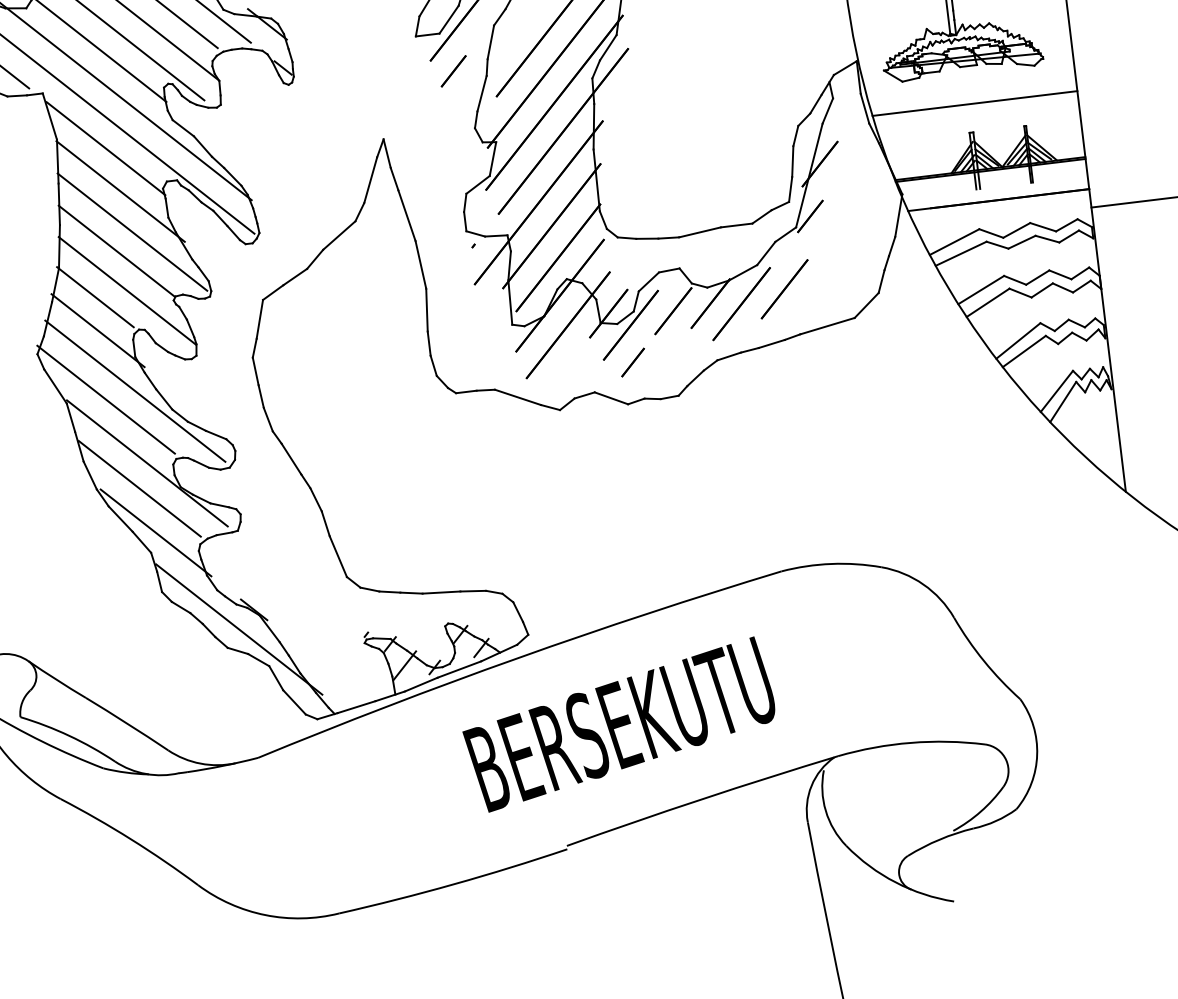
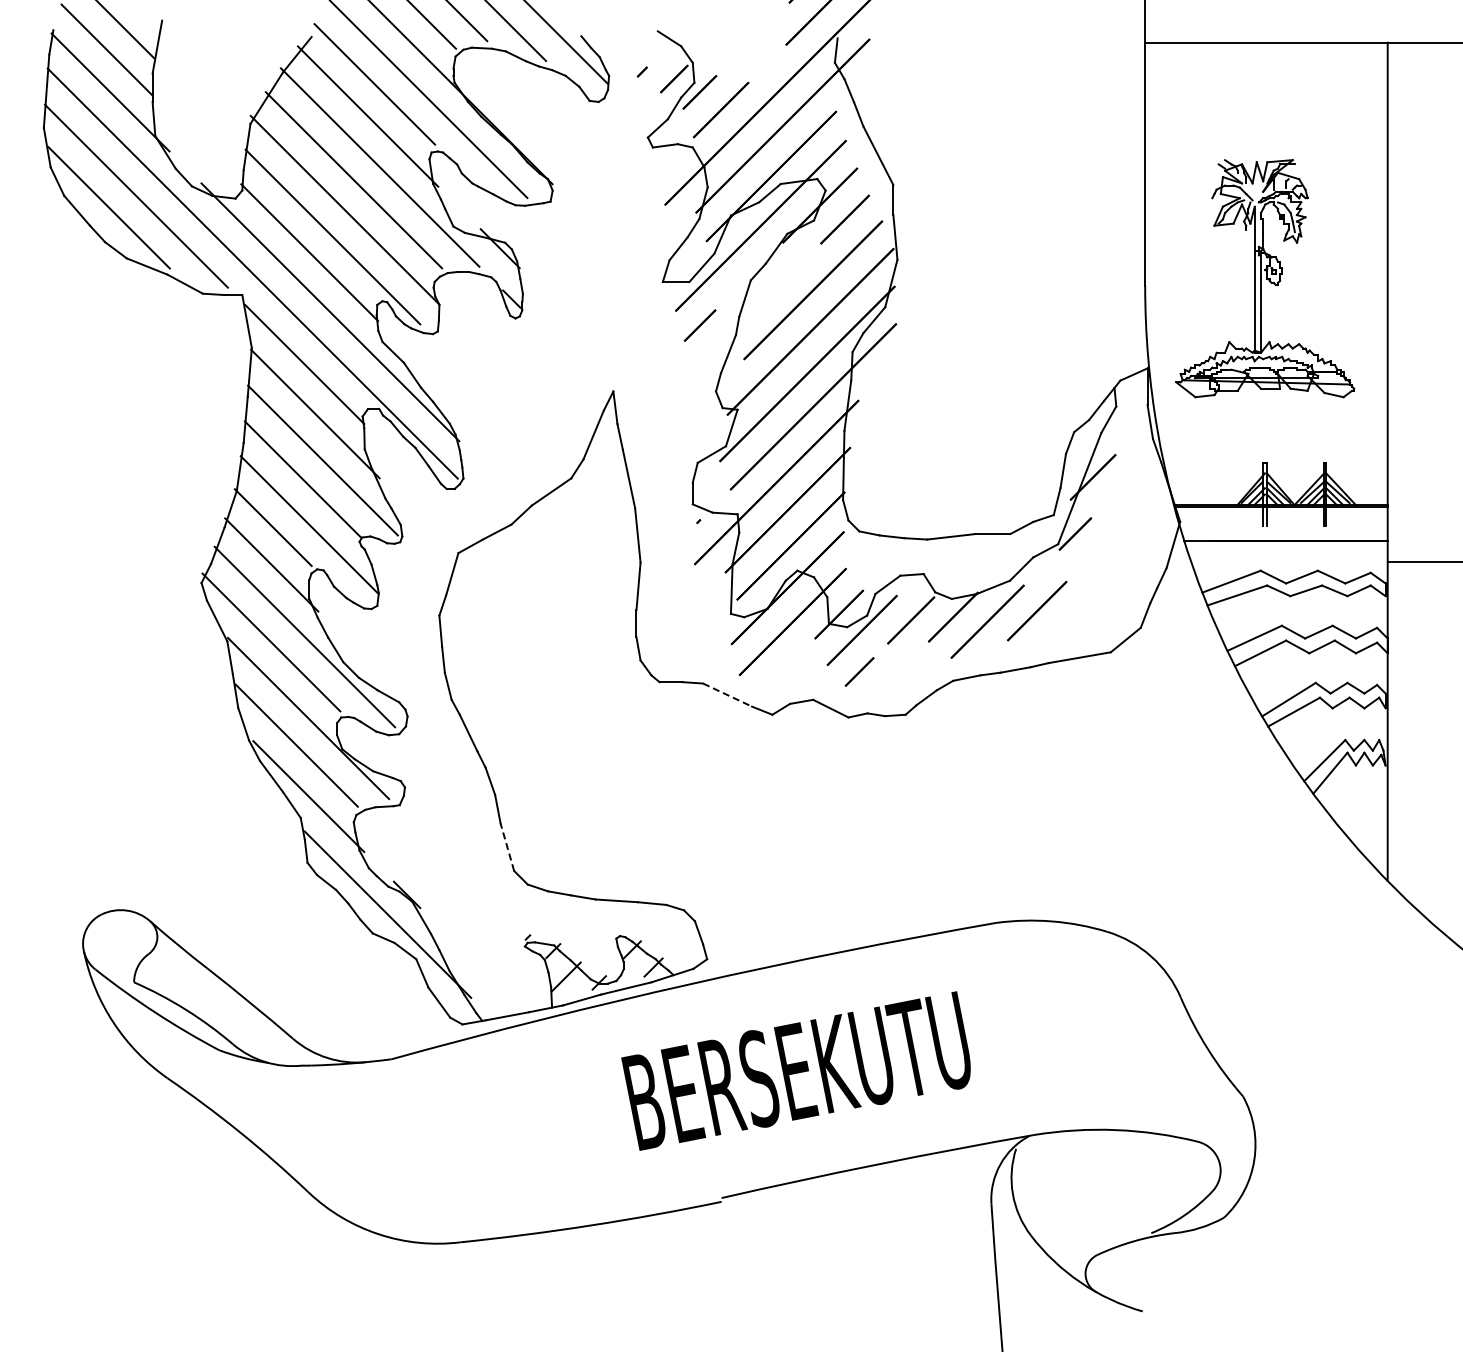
line: (974, 103) -> (1272, 431), removed
line: (518, 397) -> (728, 695), solid -> dashed
line: (338, 556) -> (507, 847), solid -> dashed

